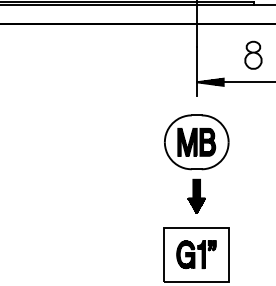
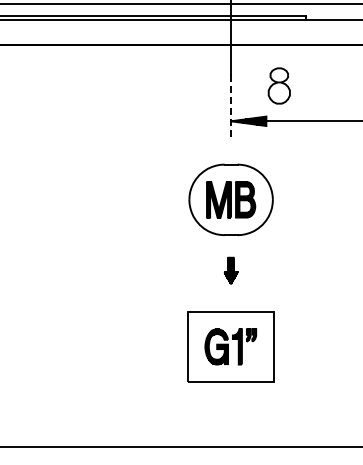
part: (252, 54) -> (278, 85), moved
line: (197, 71) -> (231, 107), solid -> dashed
part: (196, 196) -> (230, 270), size x0.6

